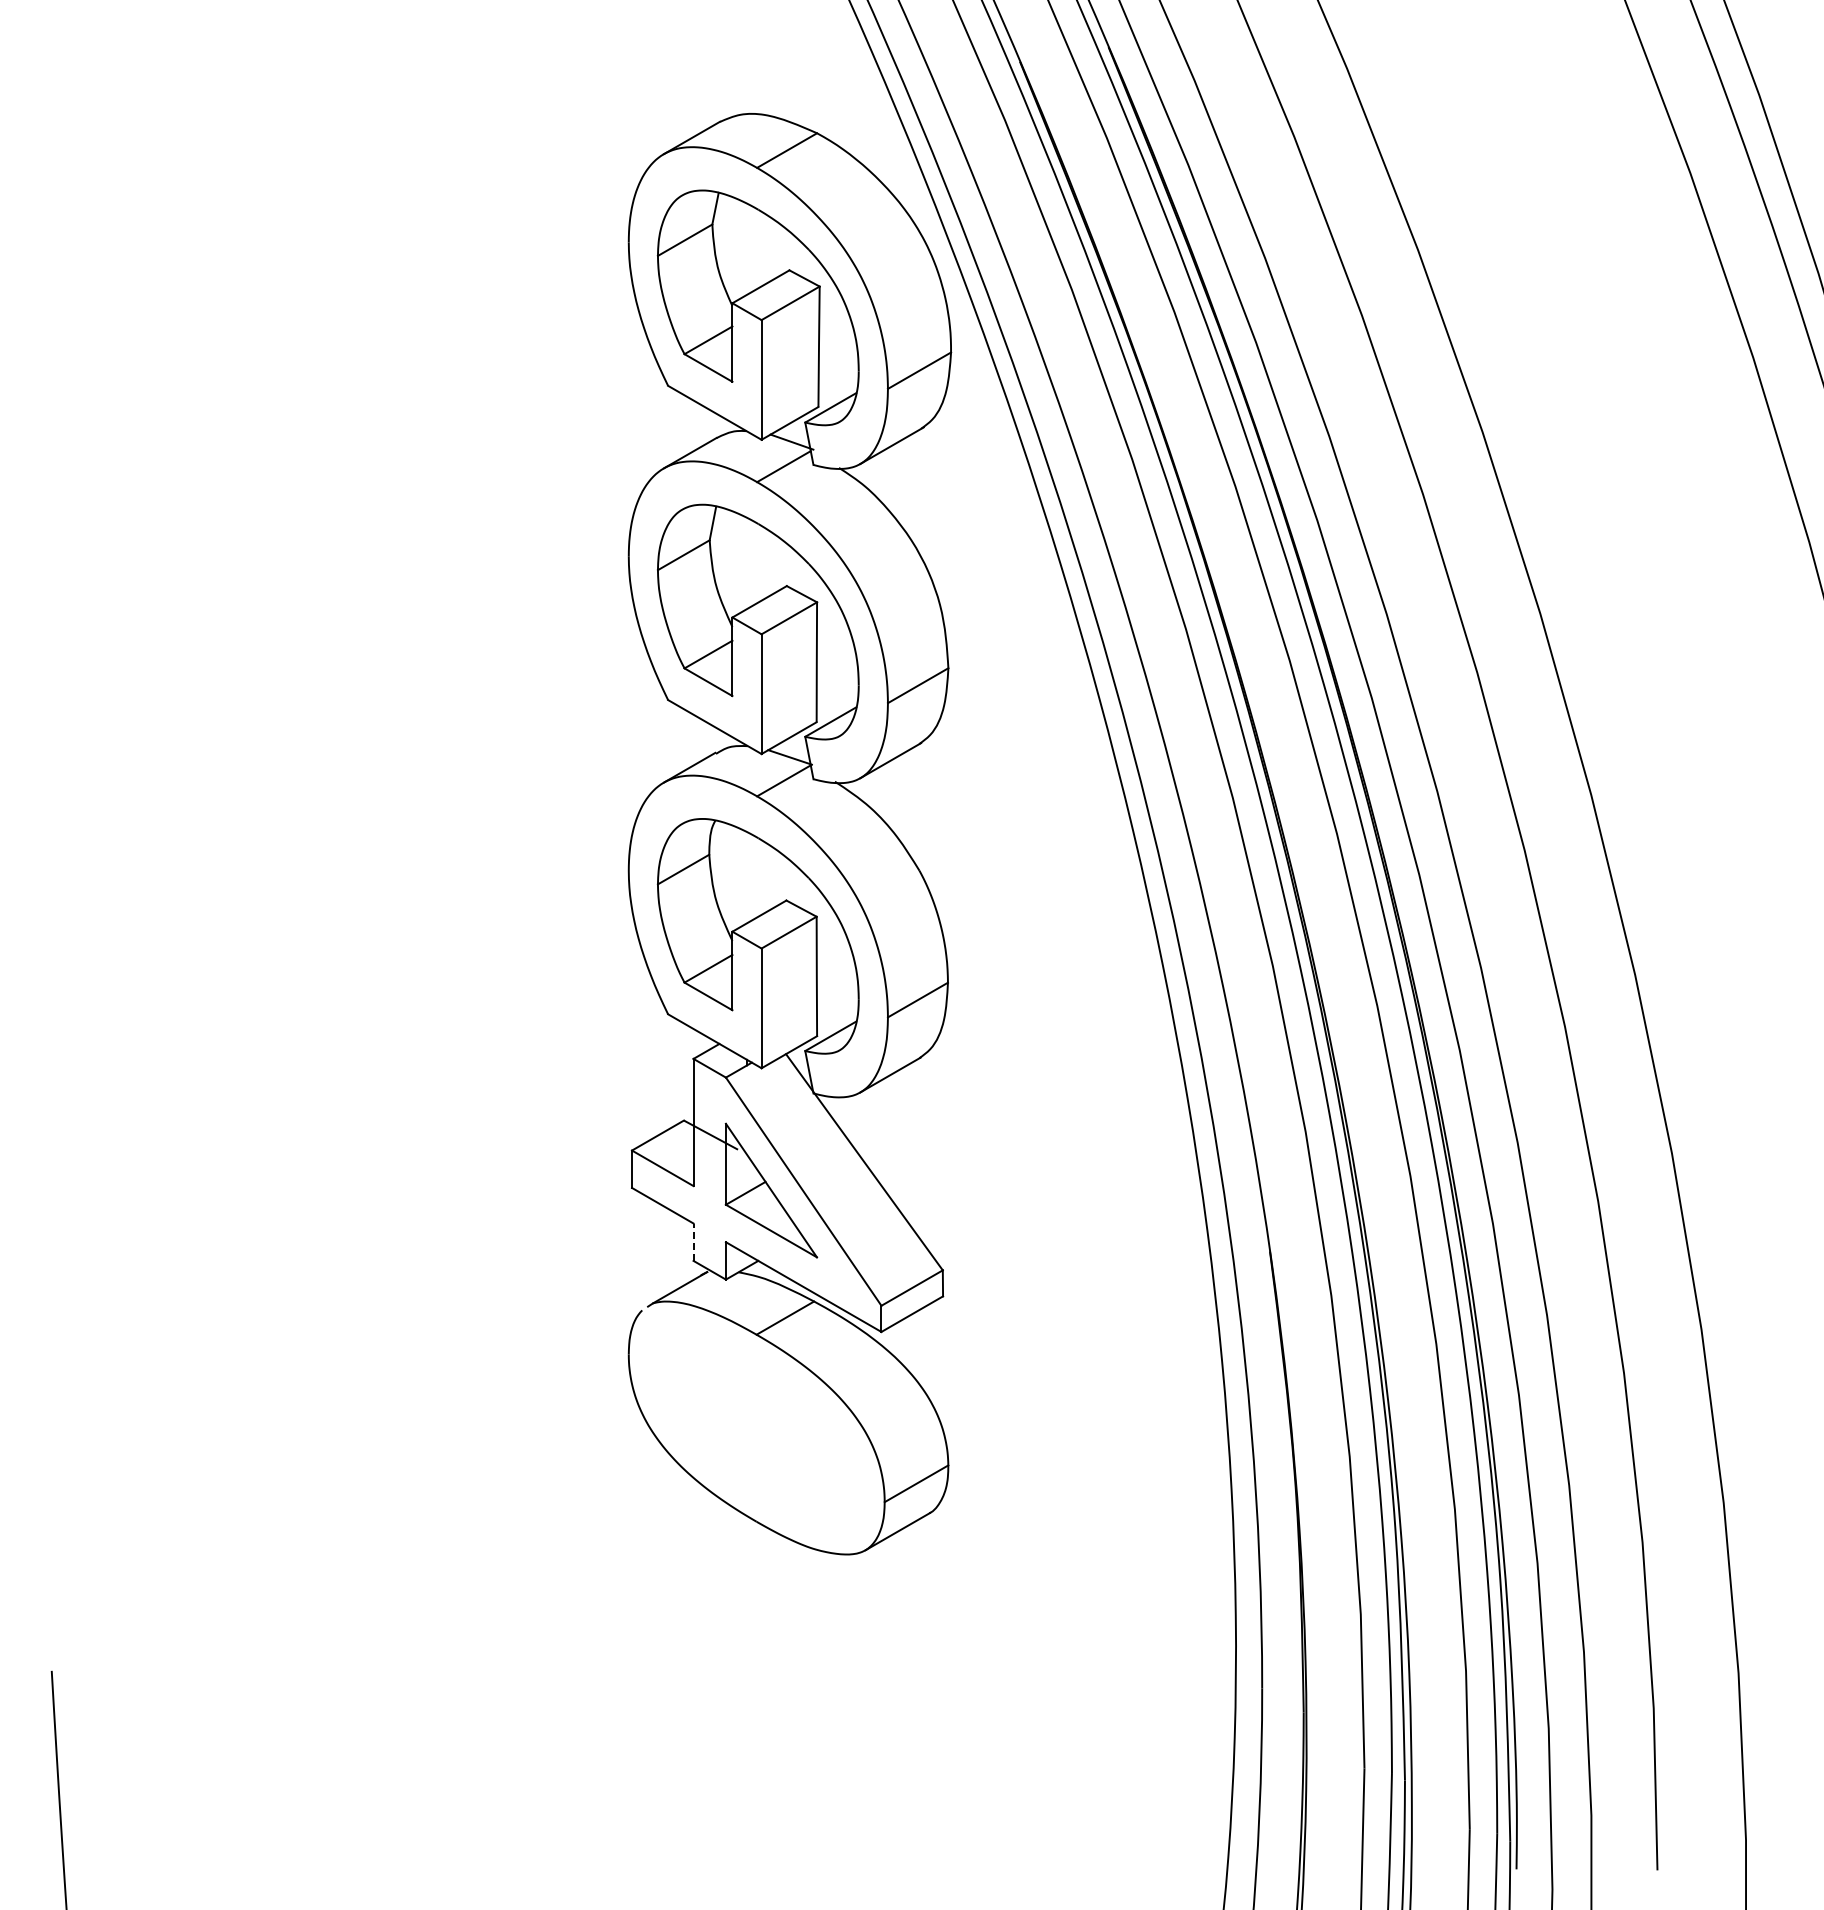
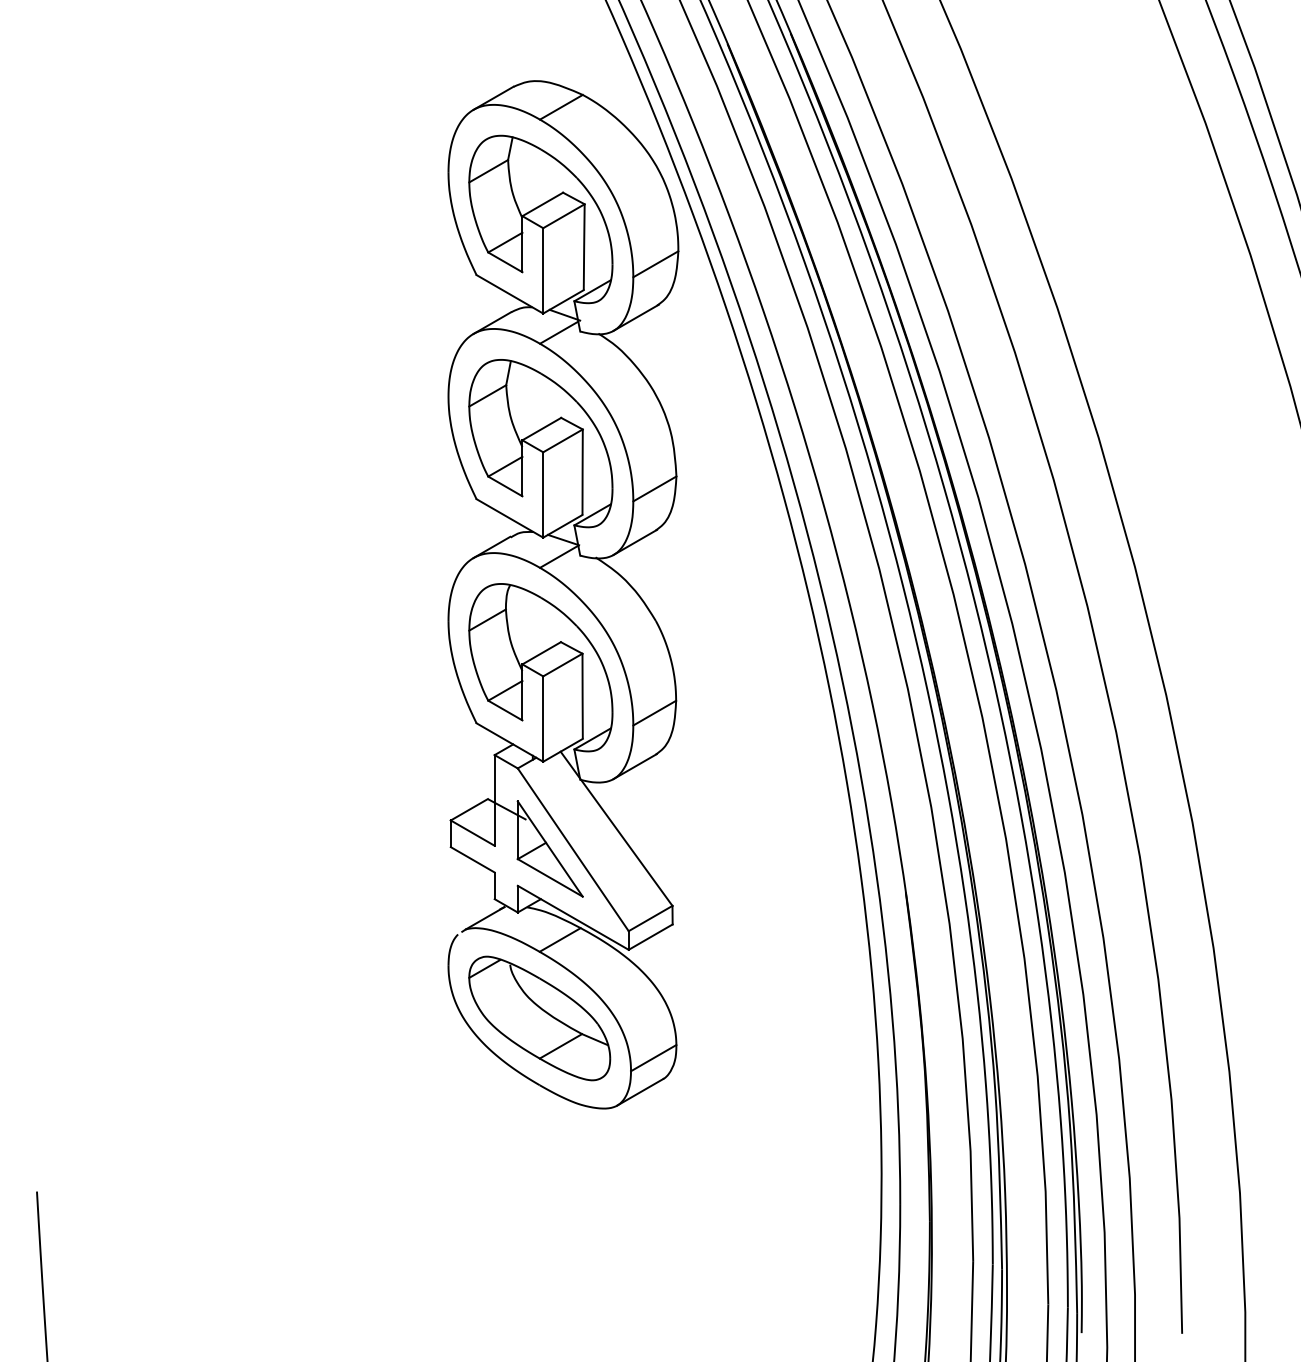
line: (693, 1242) -> (494, 886), dashed -> solid
part: (756, 1427) -> (539, 1017), added

